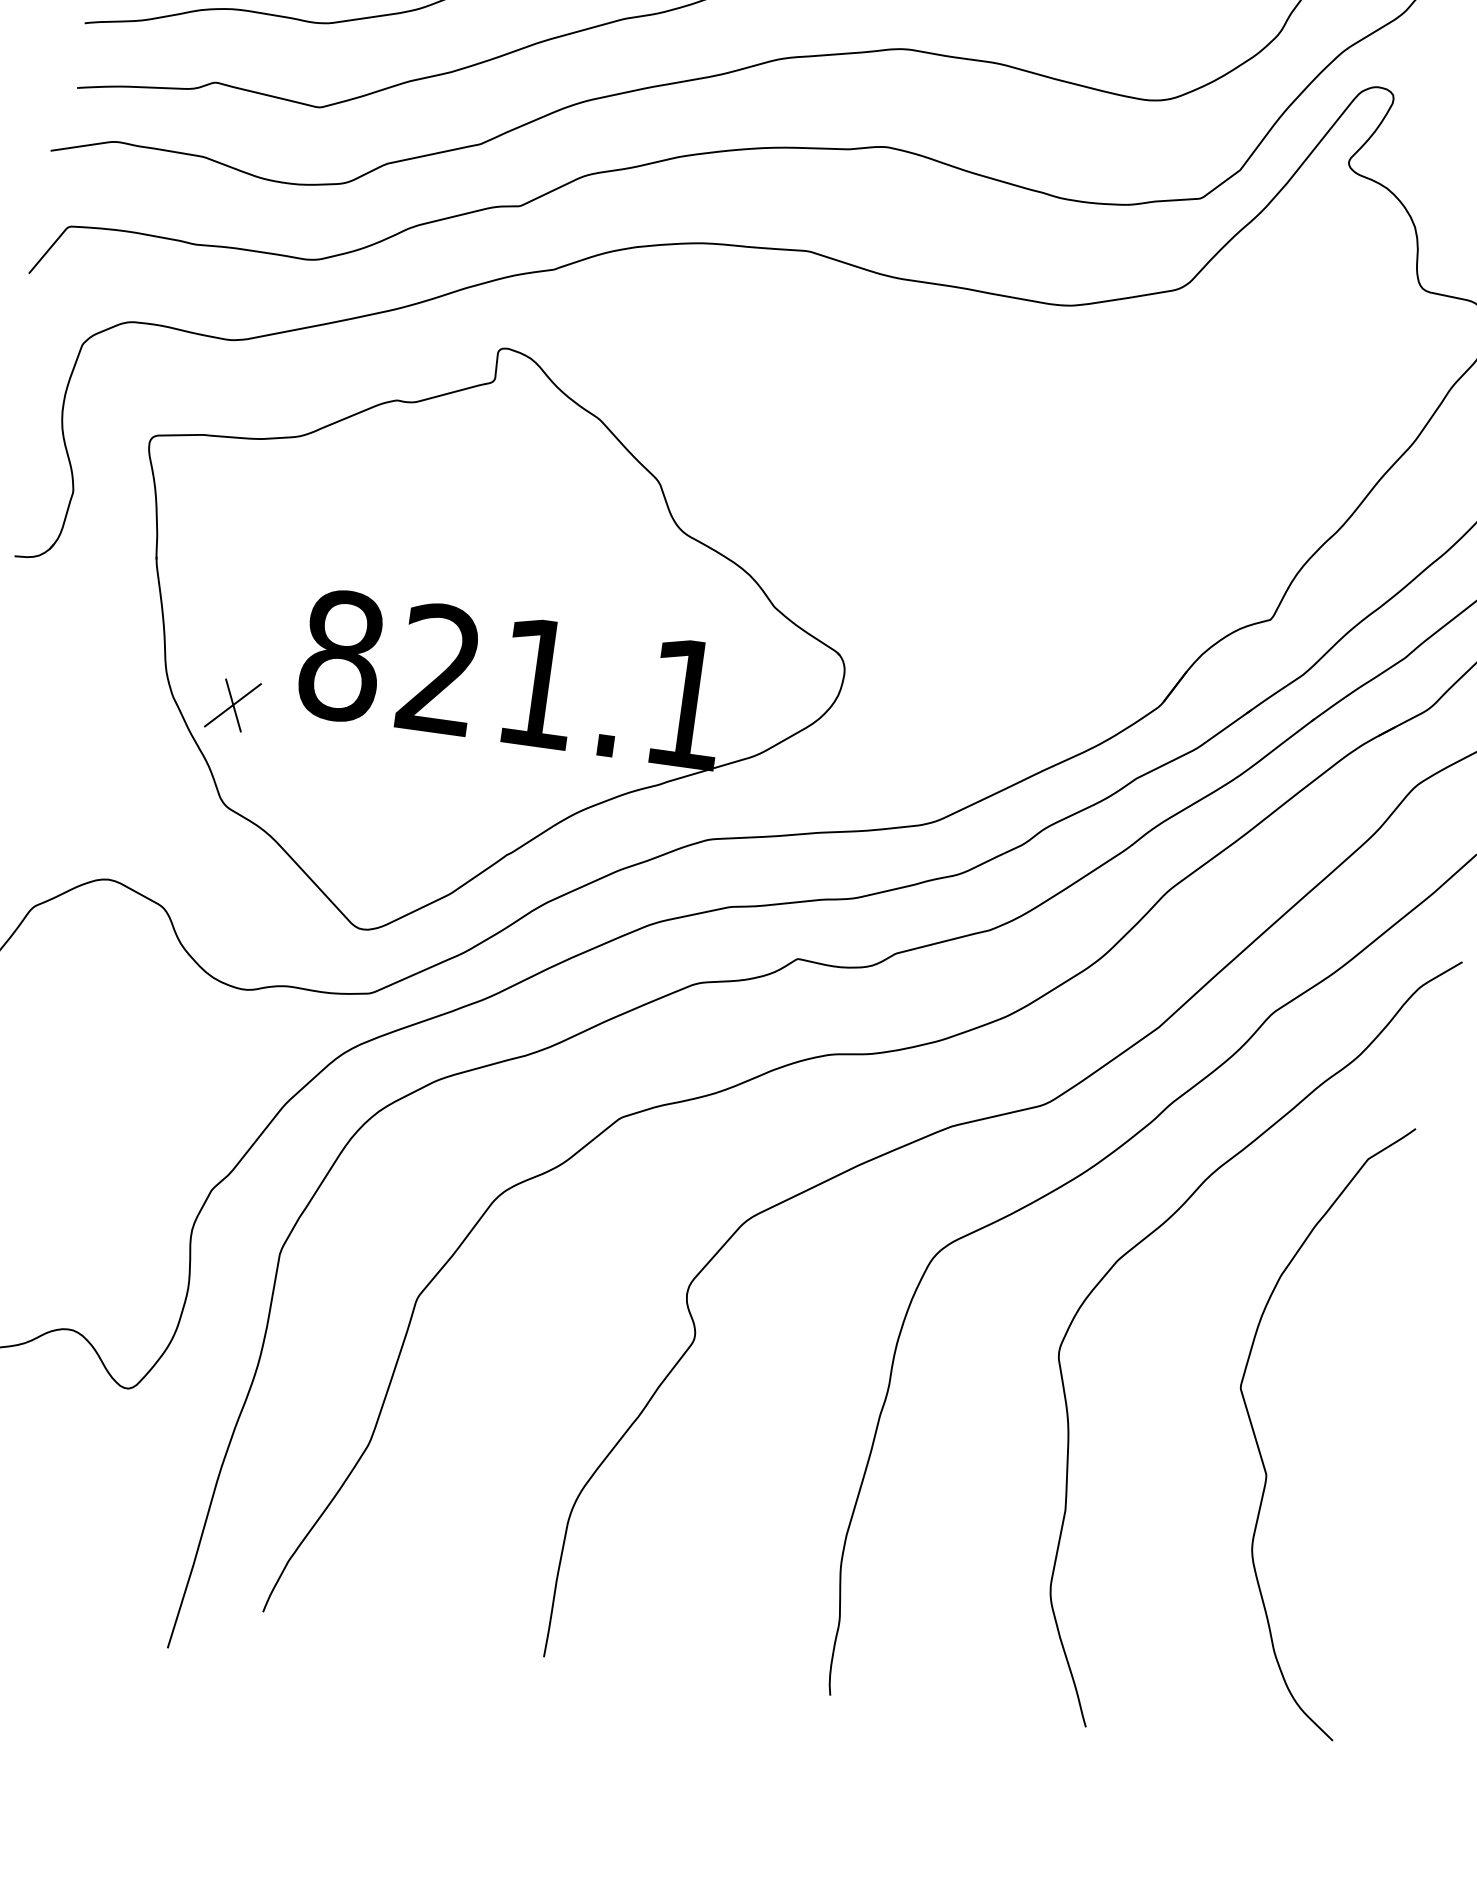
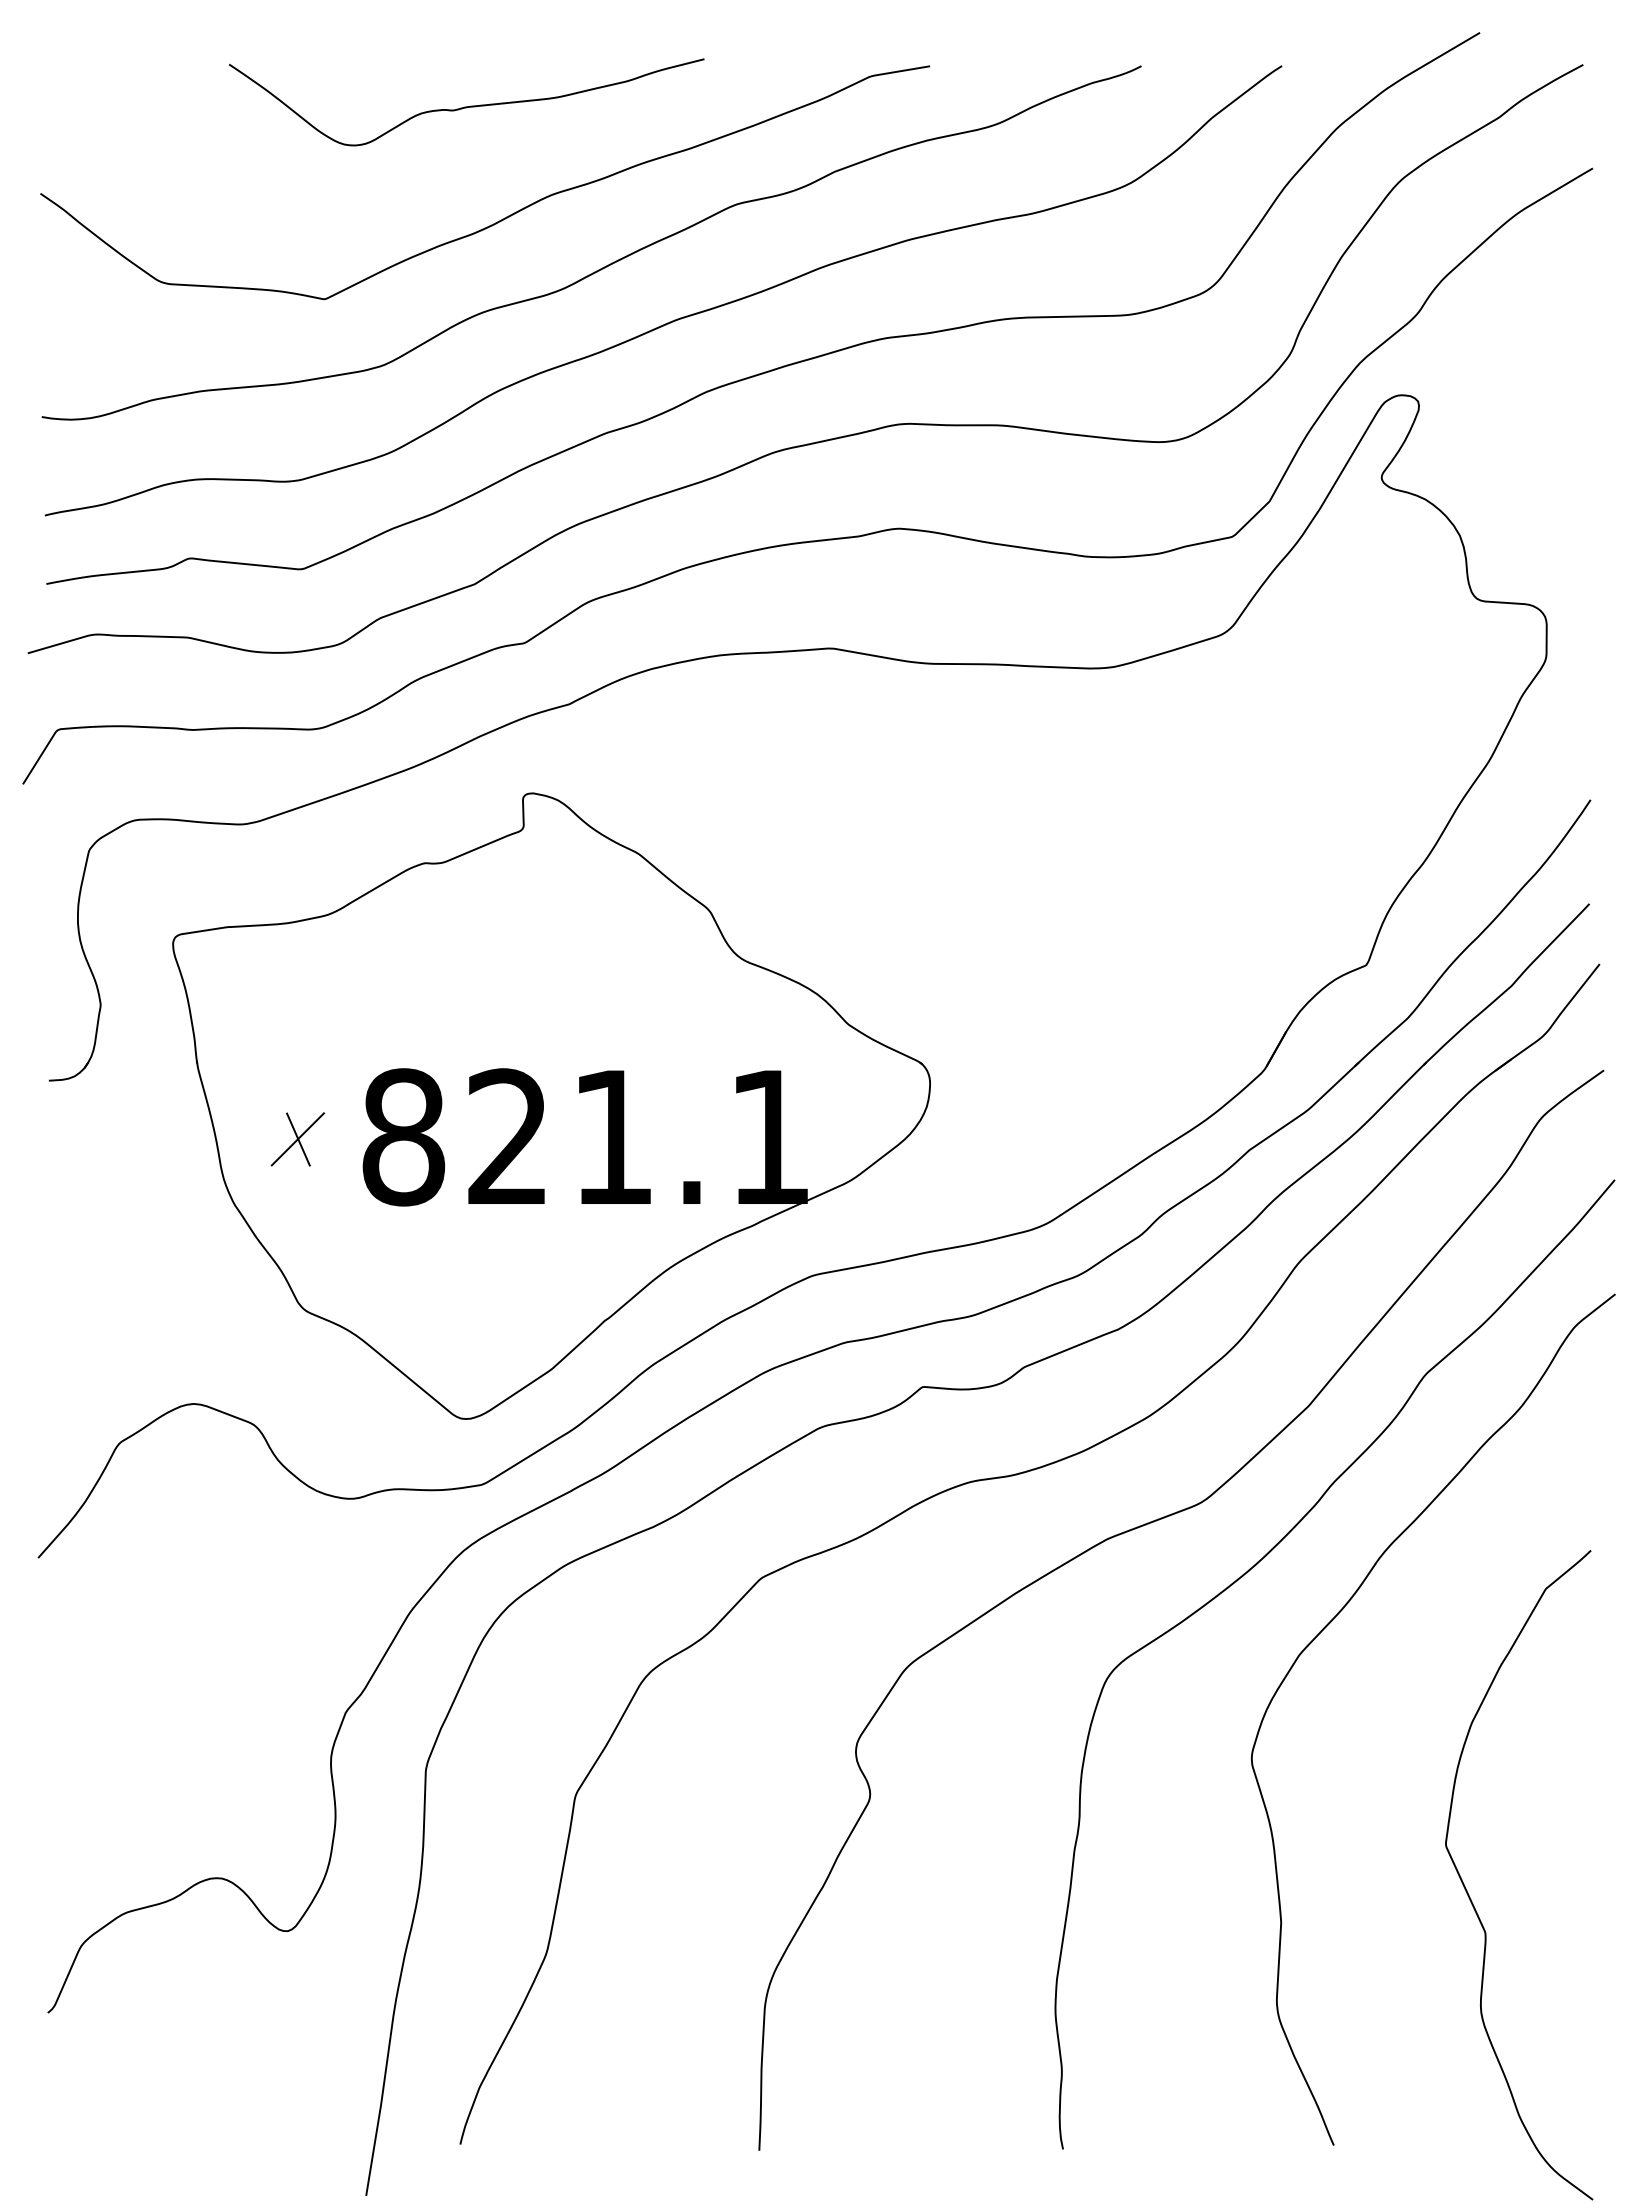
part: (232, 705) -> (297, 1139), moved
curve: (1256, 1436) -> (1469, 1894), moved

